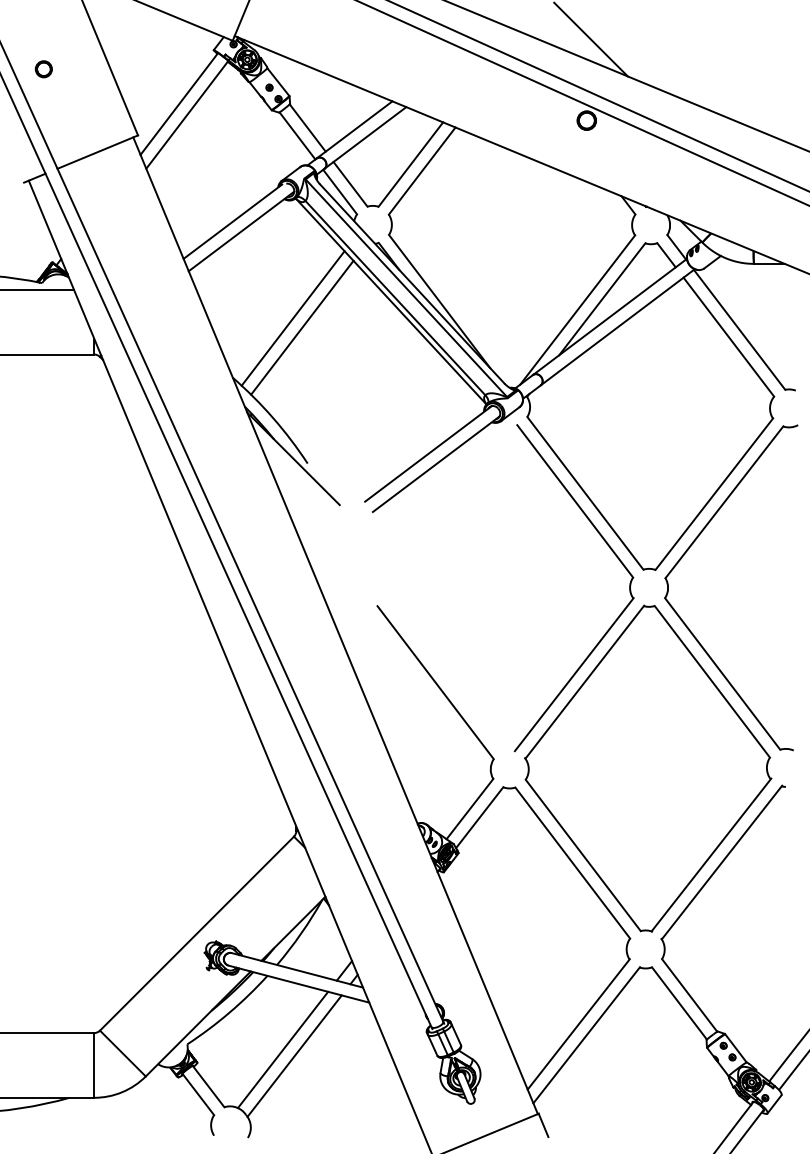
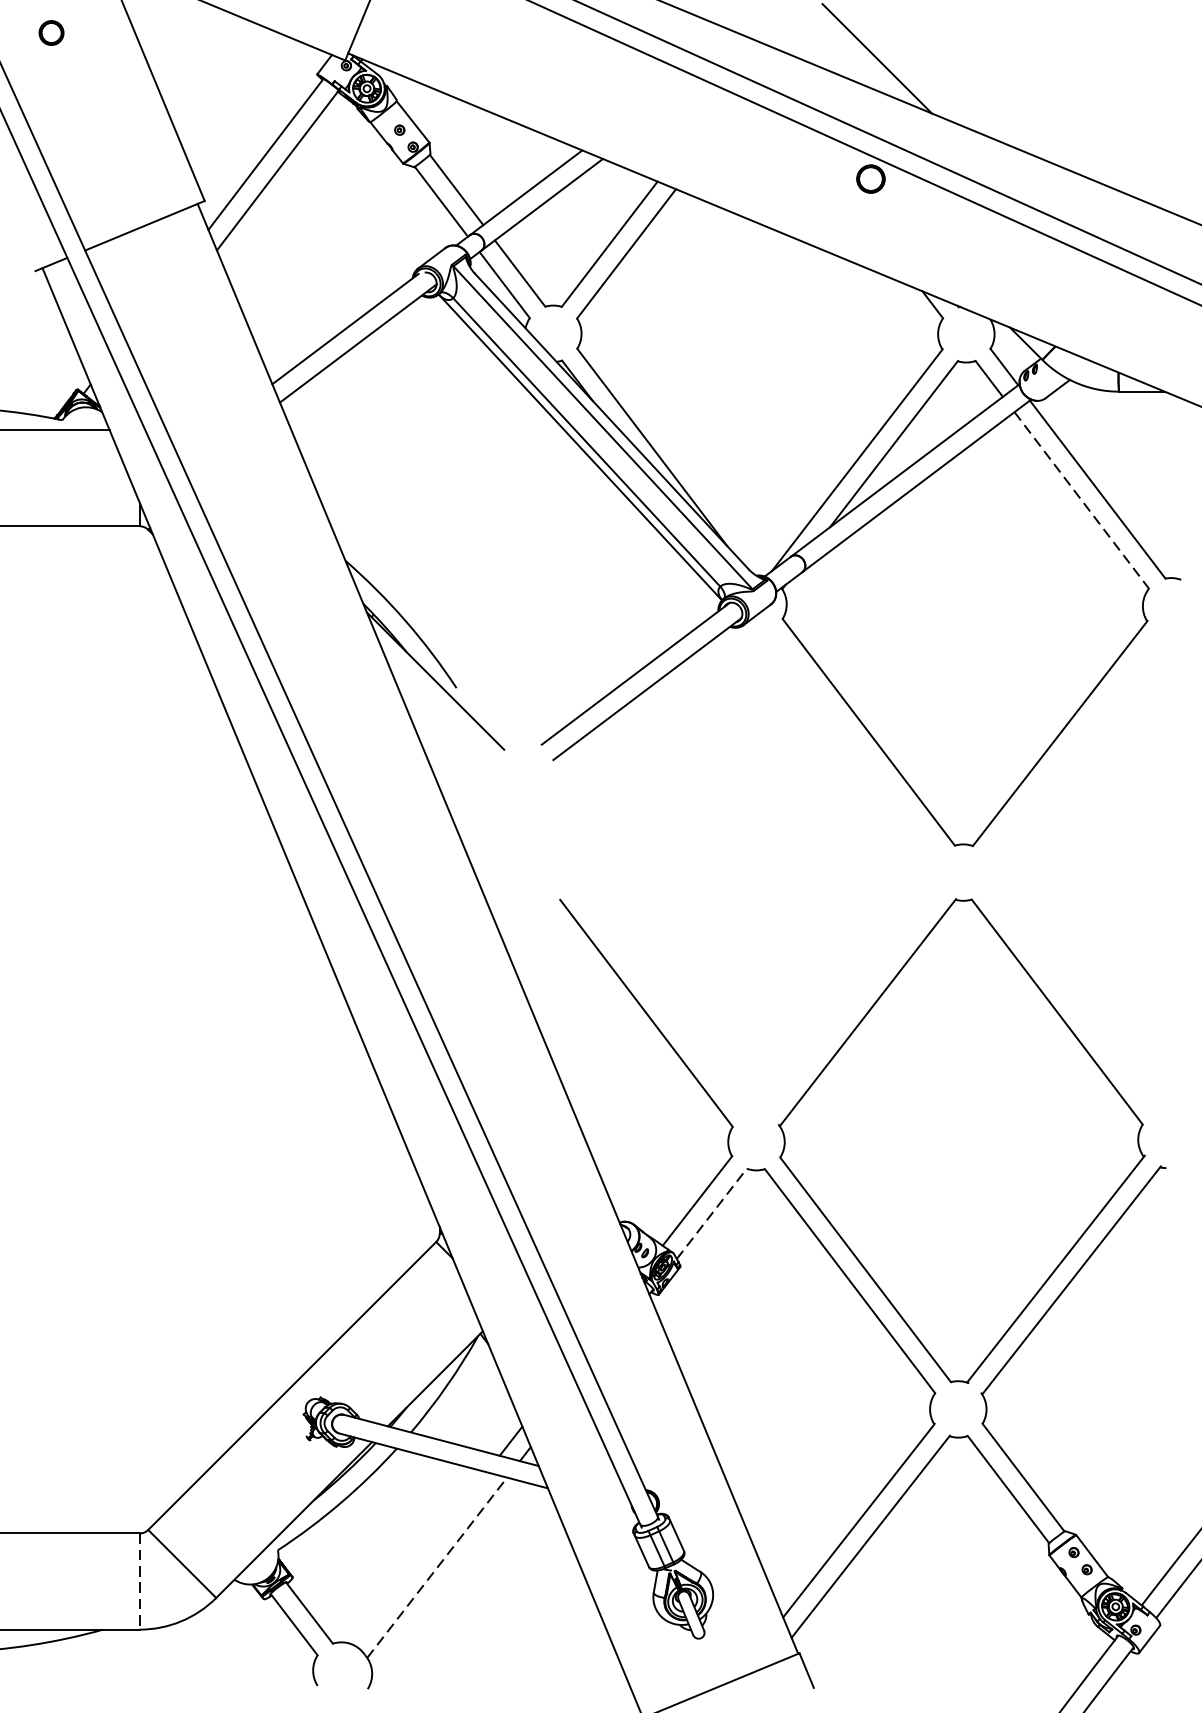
circle: (43, 69) -> (50, 33), moved
line: (292, 318) -> (433, 472), removed
line: (302, 327) -> (448, 486), removed
line: (728, 337) -> (1081, 500), solid -> dashed
part: (685, 554) -> (1017, 823), removed
part: (615, 619) -> (913, 919), removed
line: (479, 817) -> (711, 1213), solid -> dashed
line: (282, 1049) -> (419, 1557), removed
line: (294, 1056) -> (436, 1568), solid -> dashed
line: (94, 1065) -> (140, 1581), solid -> dashed

